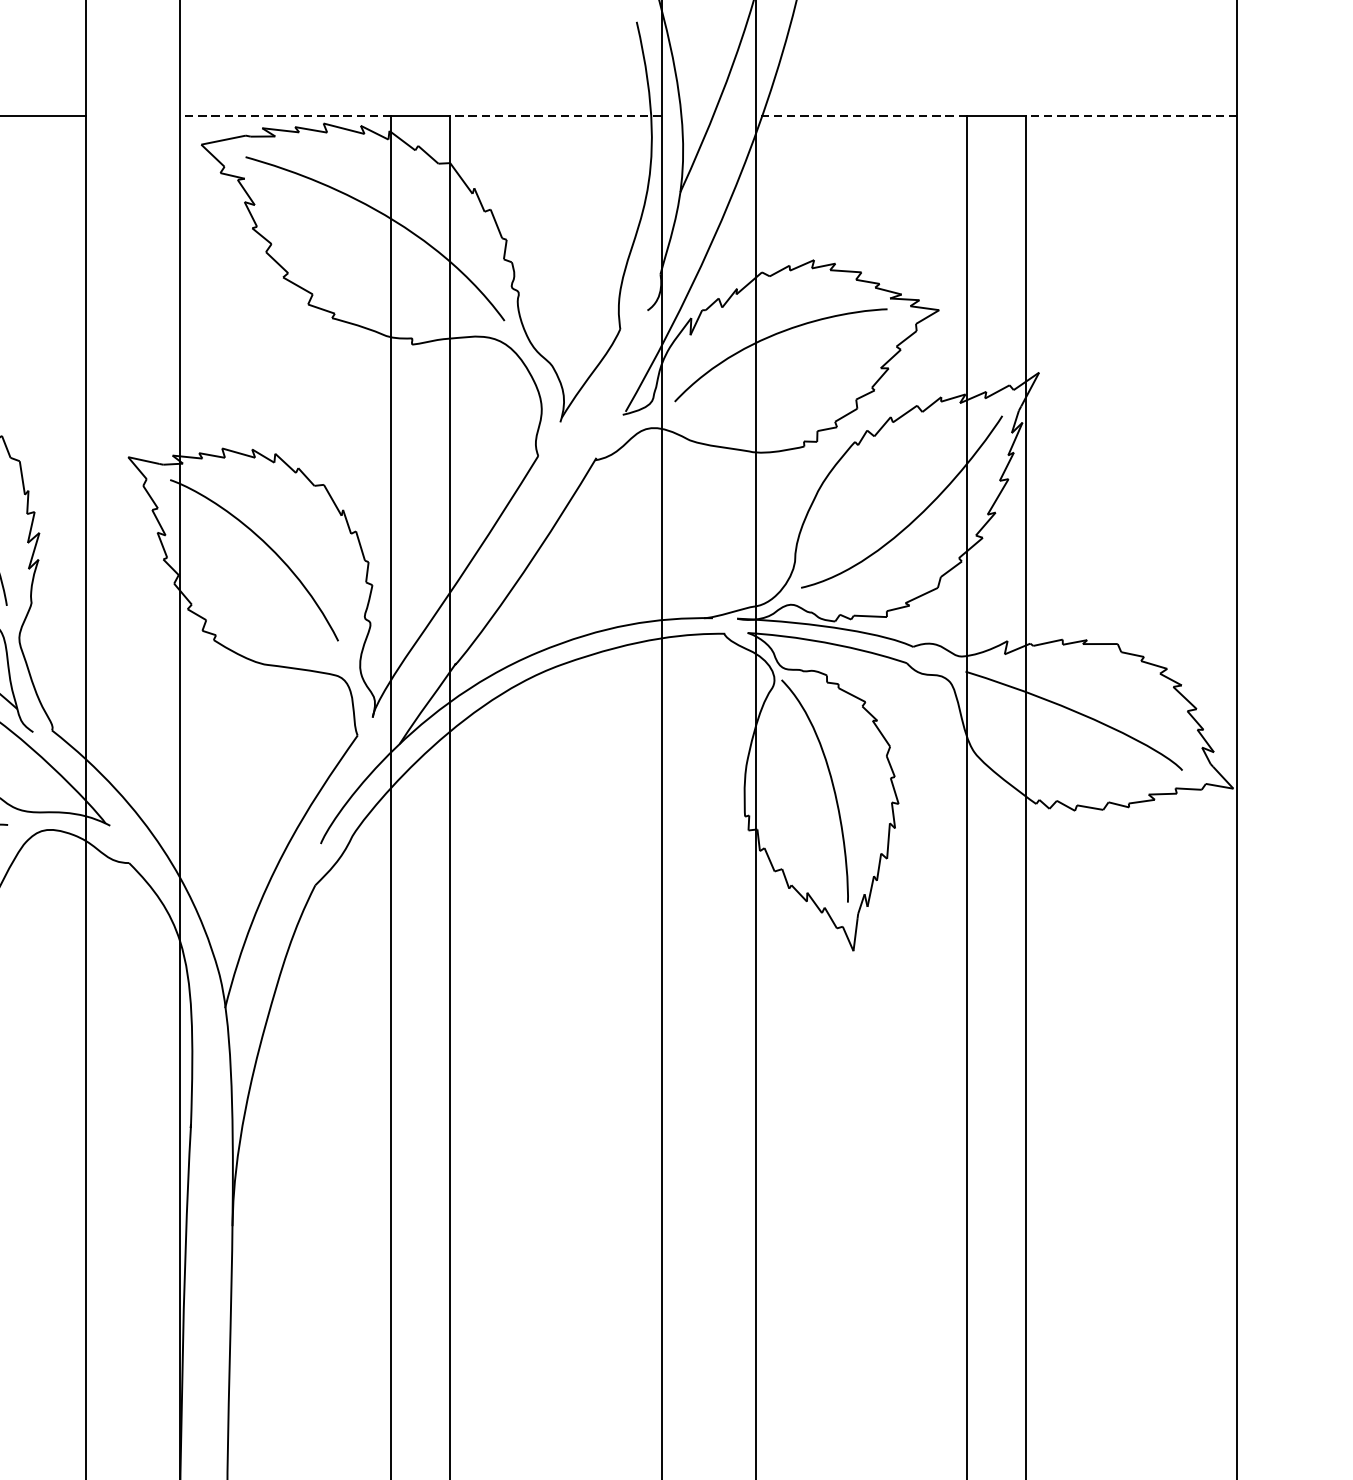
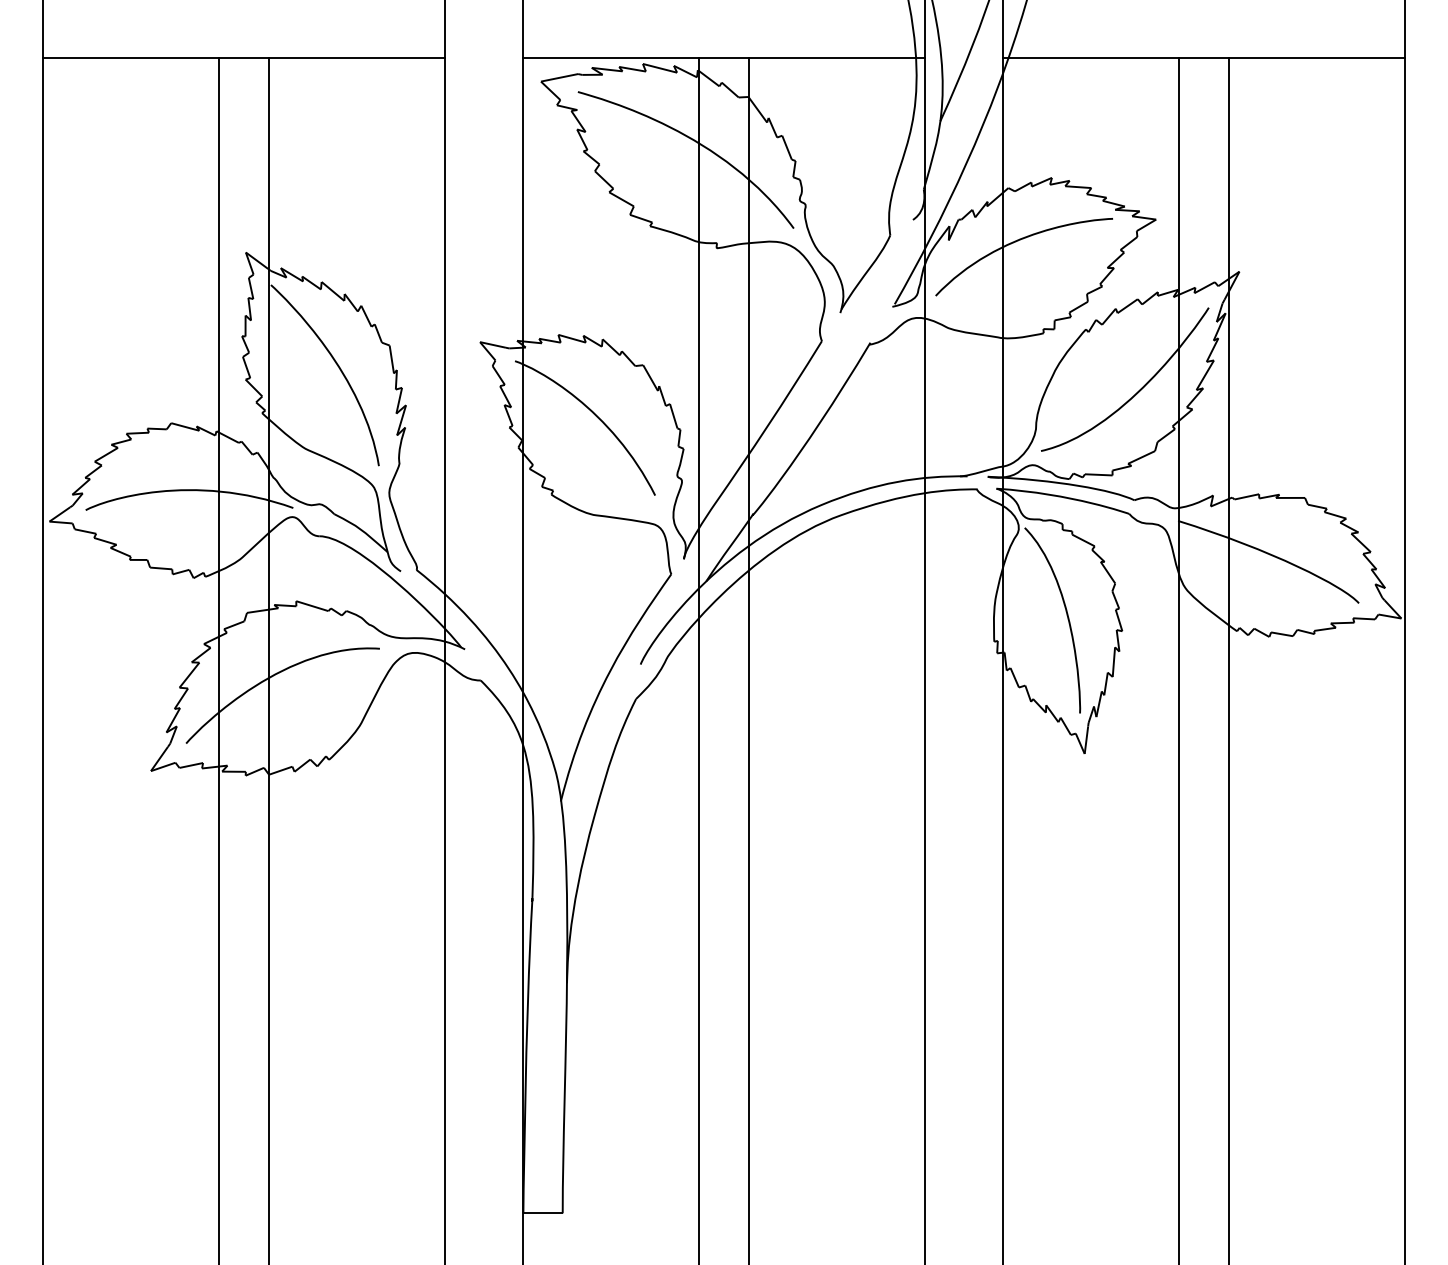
line: (284, 115) -> (610, 57), dashed -> solid
line: (555, 115) -> (836, 57), dashed -> solid
line: (860, 115) -> (1090, 57), dashed -> solid
line: (1131, 115) -> (1316, 57), dashed -> solid

